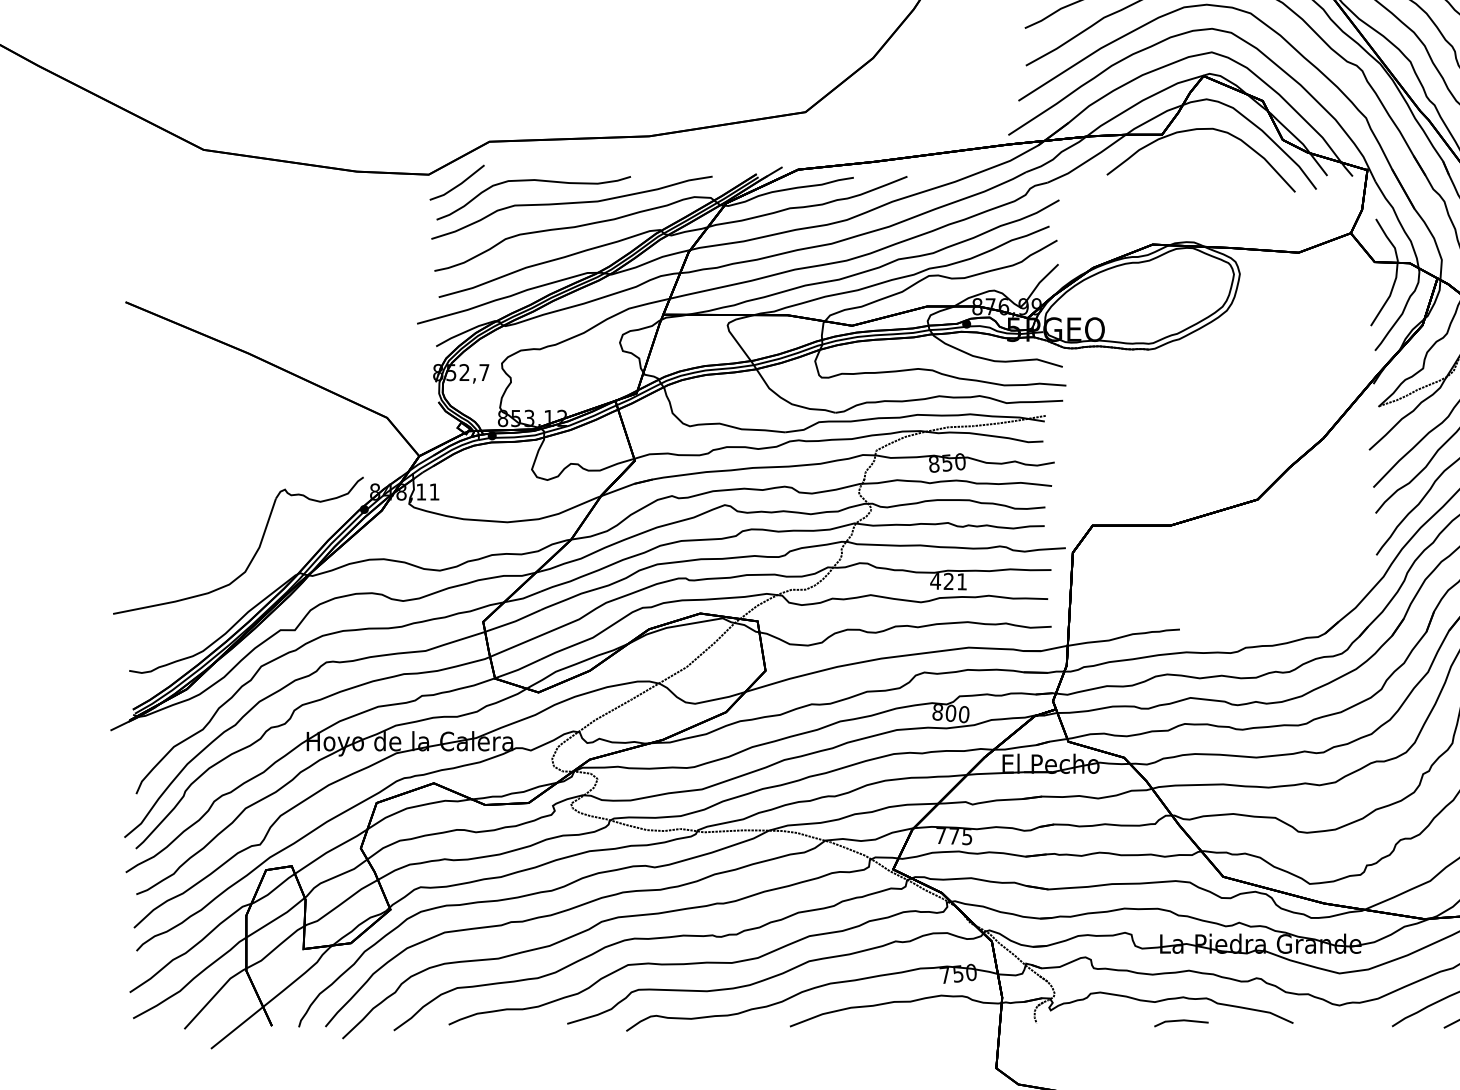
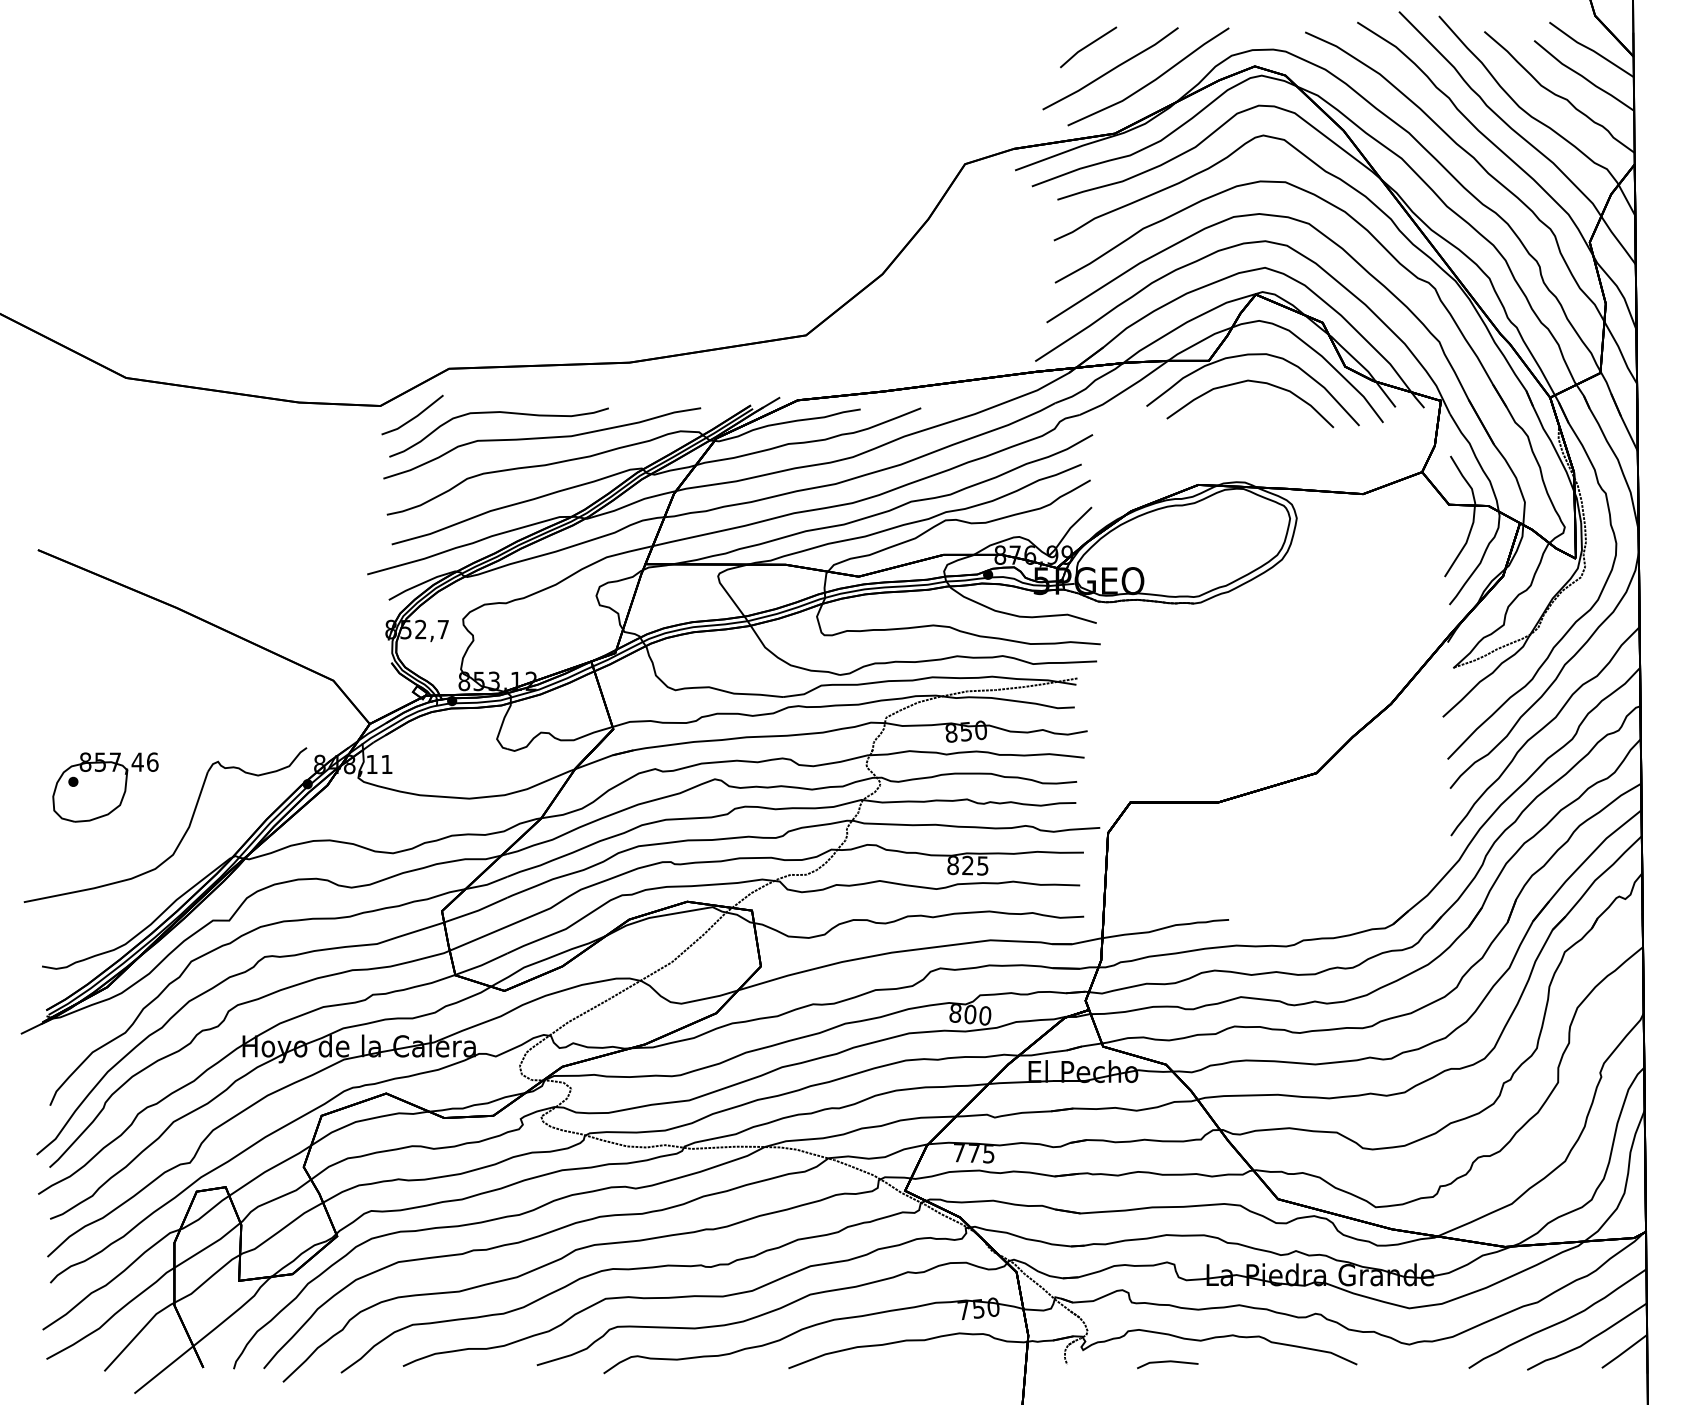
curve: (1200, 153) -> (1252, 382), added
part: (185, 512) -> (105, 787), added
text: (948, 581) -> (967, 865), 421 -> 825
line: (1181, 1021) -> (1167, 1362), moved

